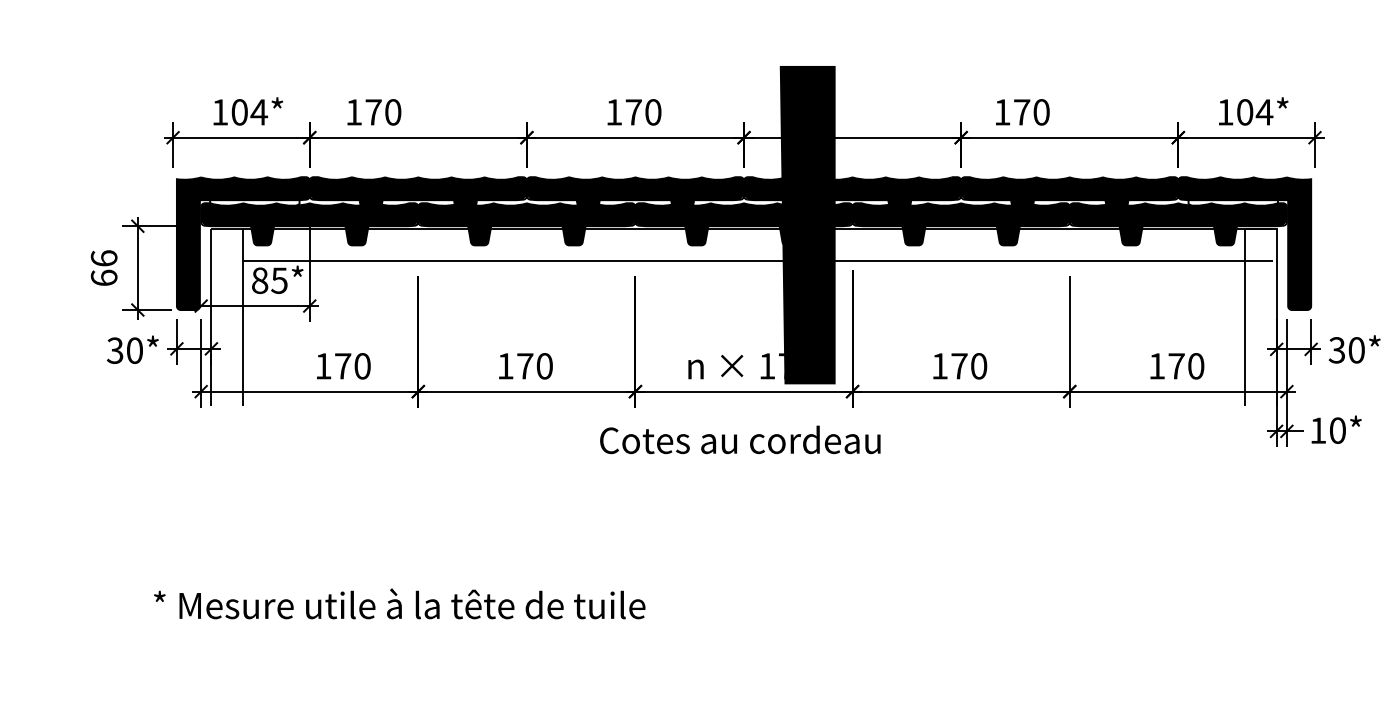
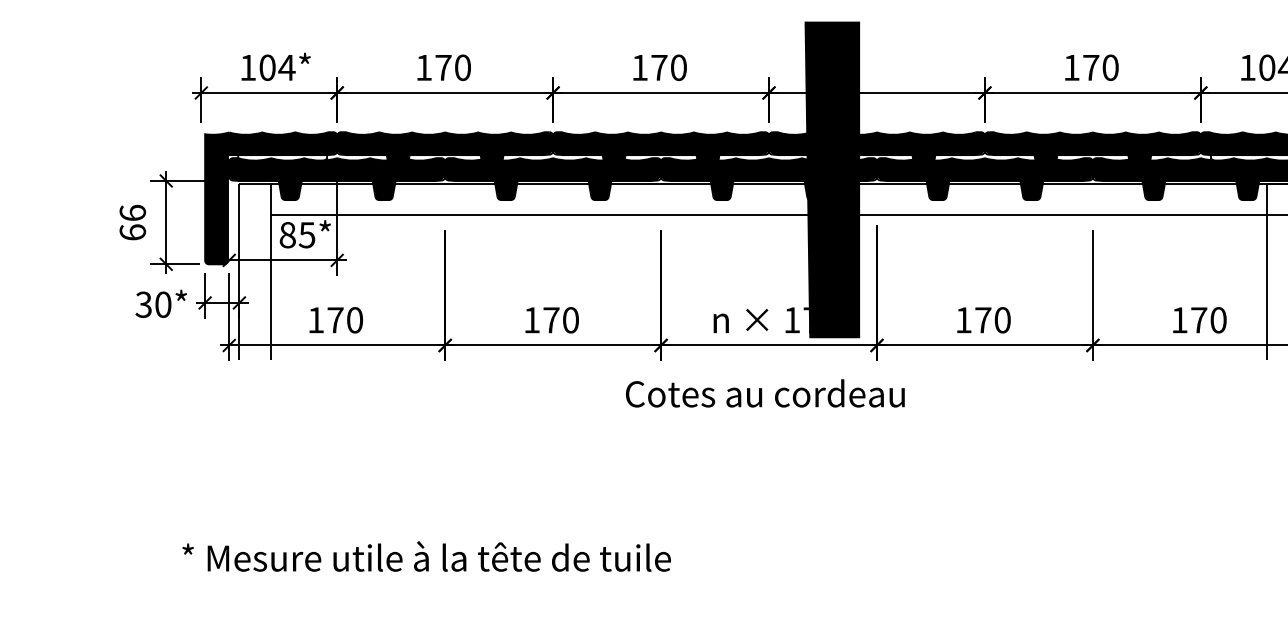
text: (374, 112) -> (444, 67), moved
text: (1022, 112) -> (1091, 67), moved
text: (343, 366) -> (335, 320), moved

